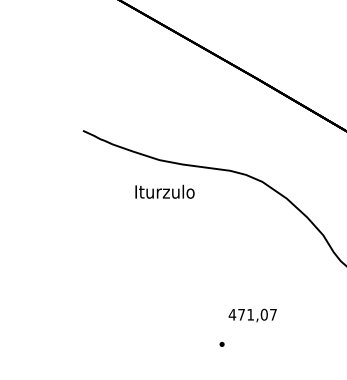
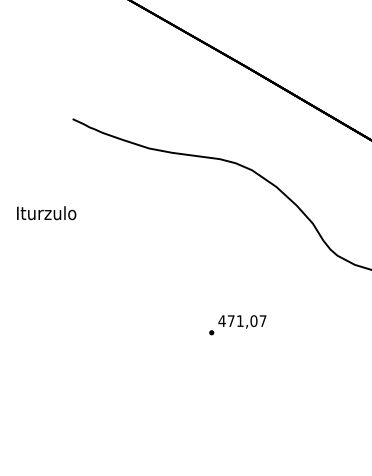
text: (164, 192) -> (46, 213), moved
text: (252, 315) -> (242, 321), moved

